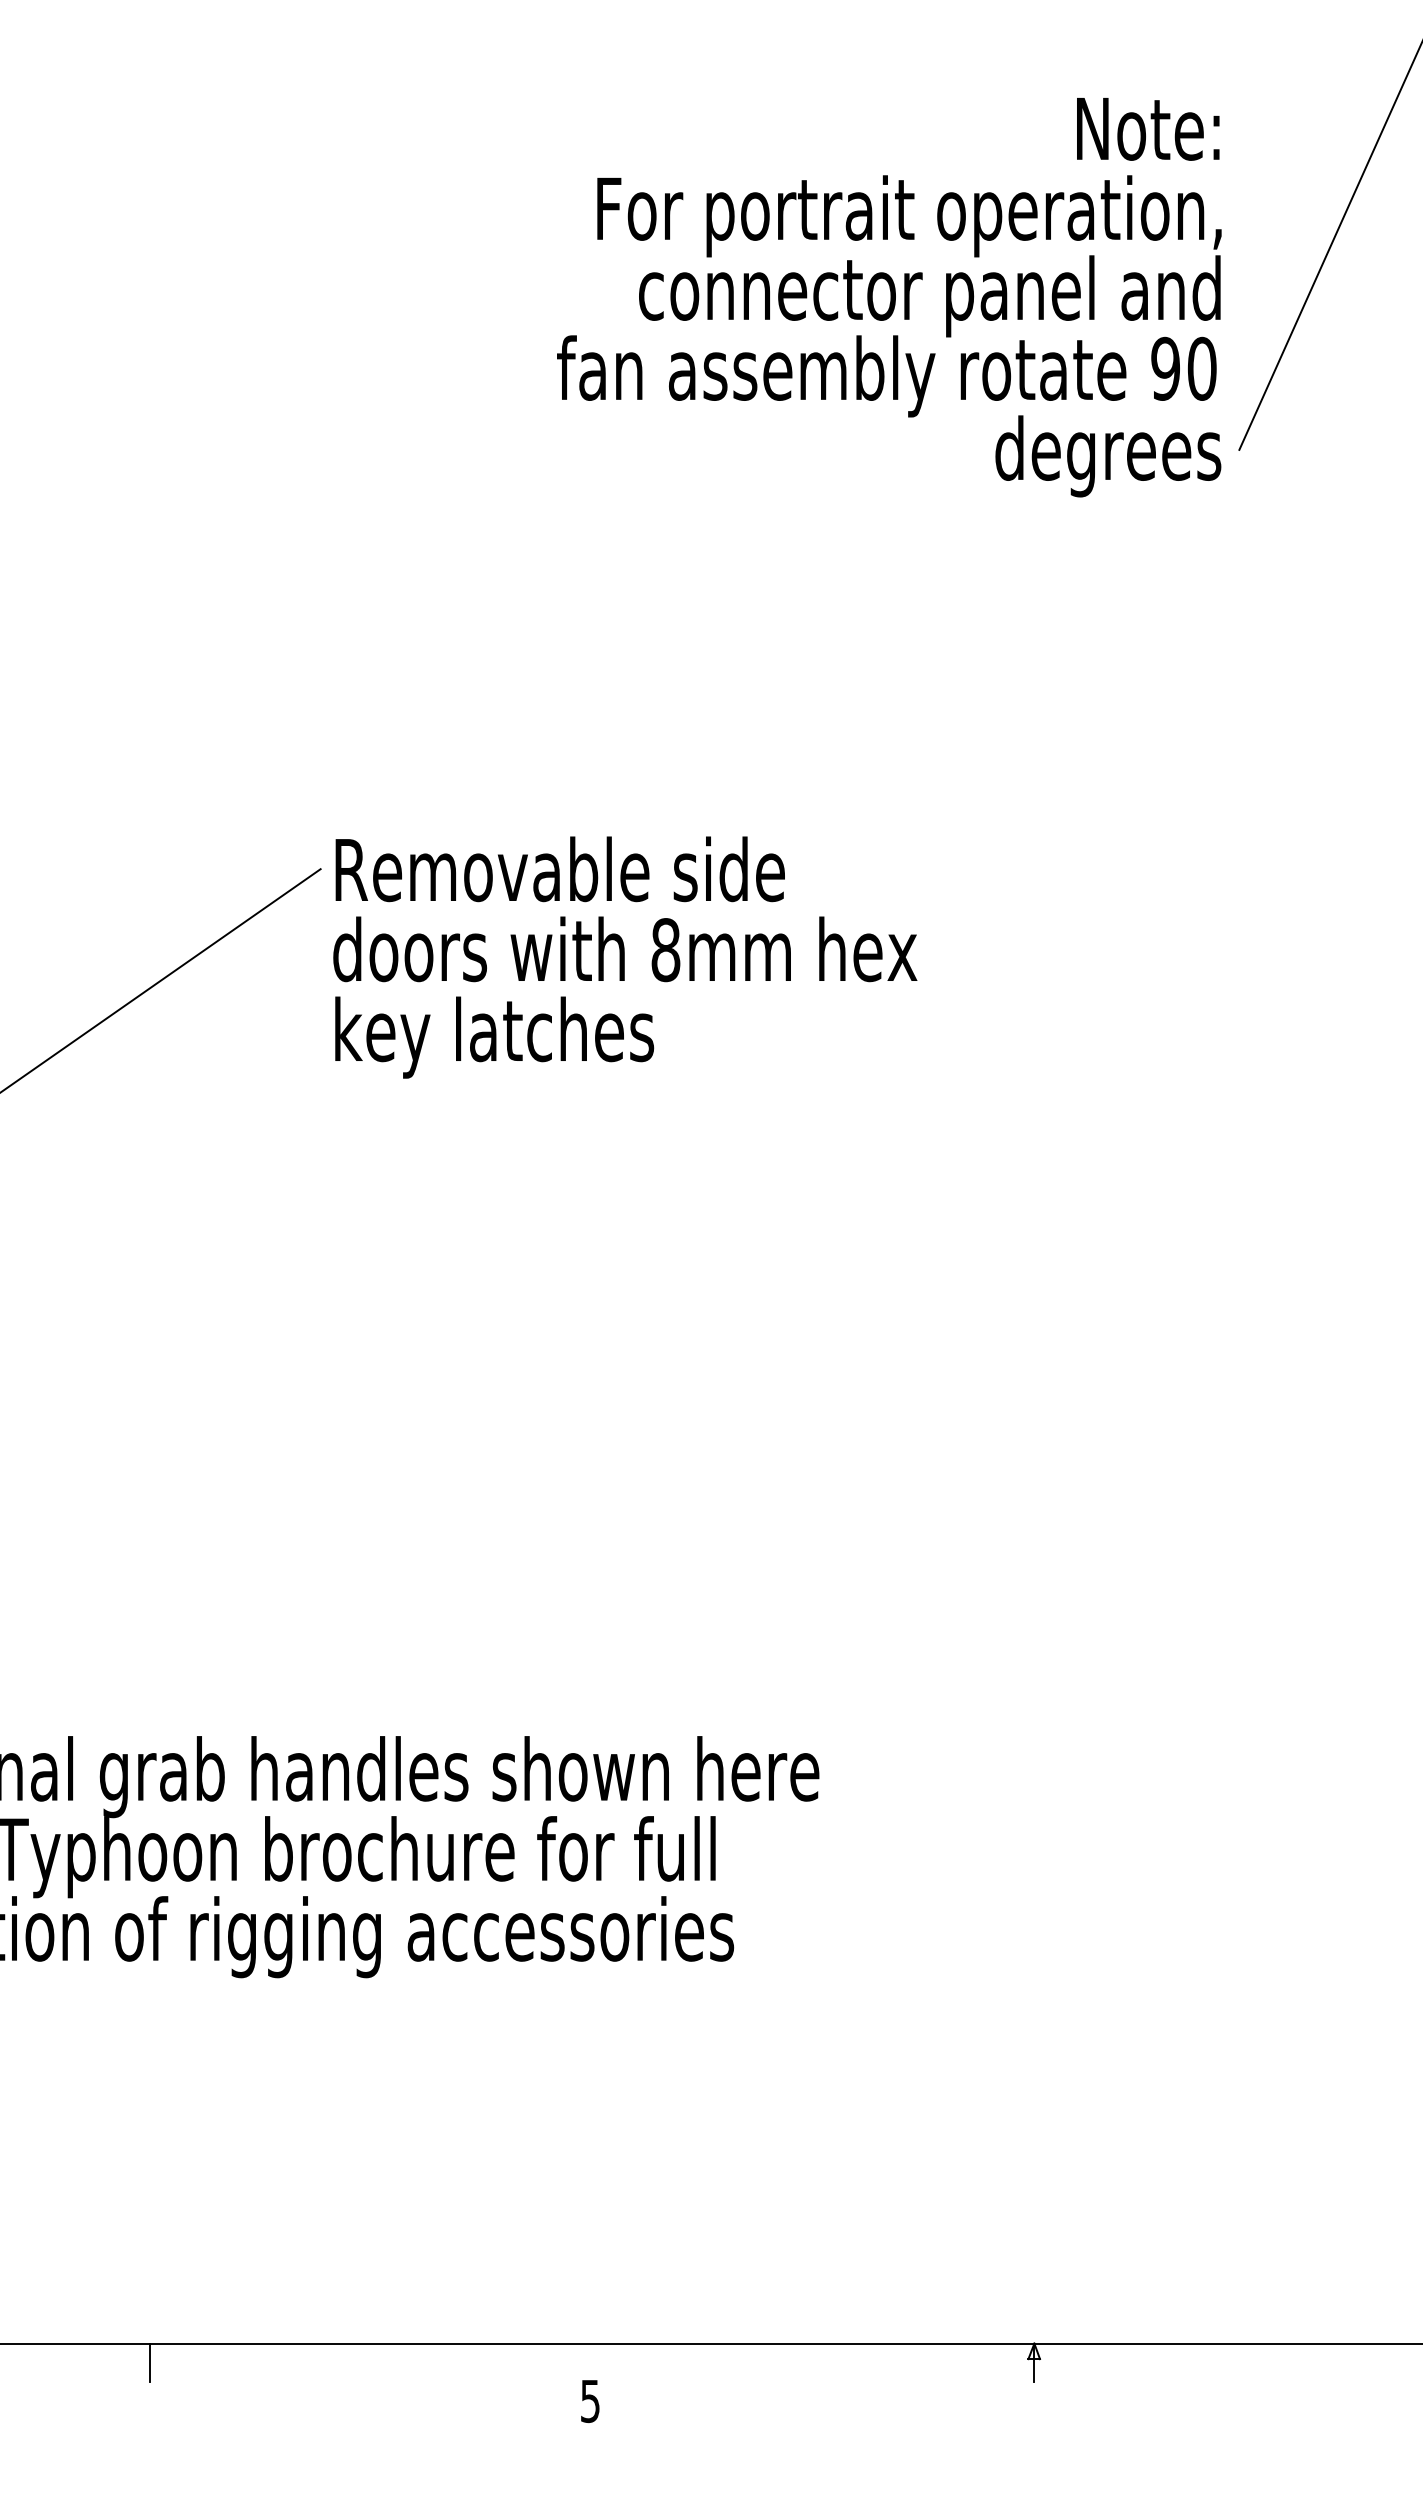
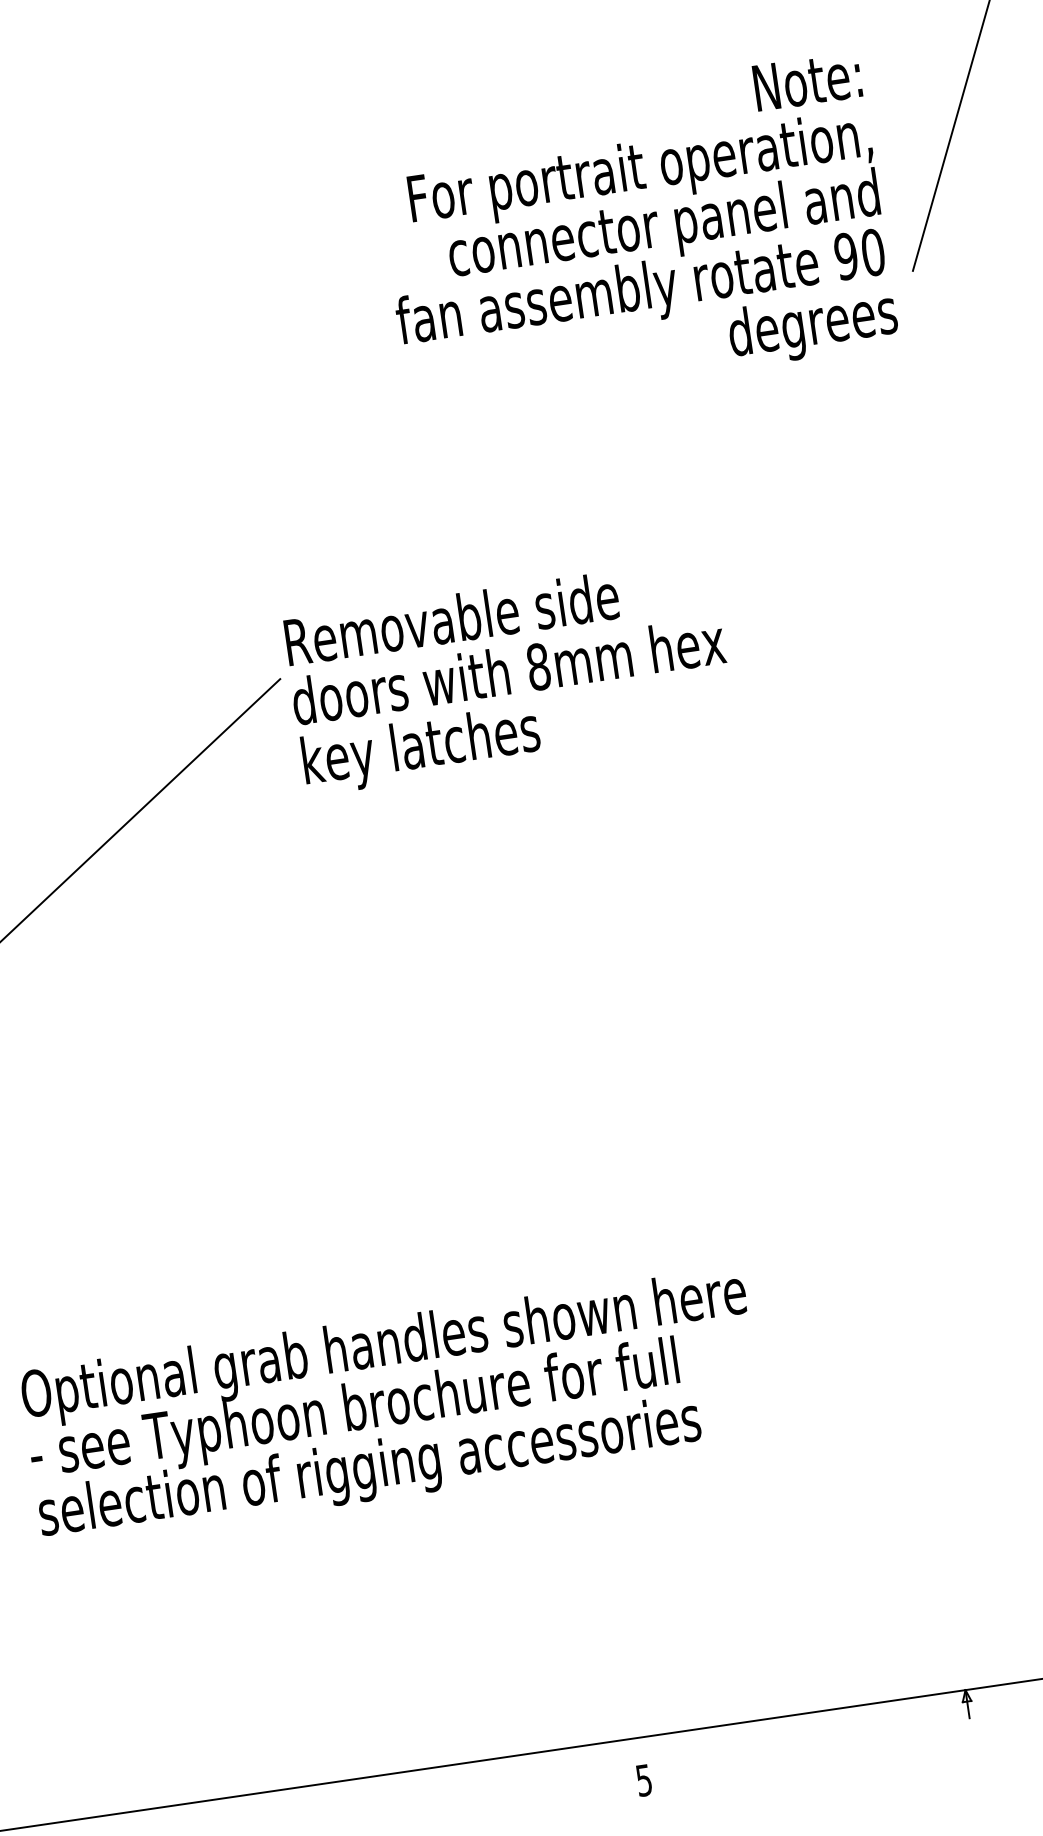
text: (889, 297) -> (634, 233), moved
text: (625, 957) -> (509, 676), moved
line: (150, 2362) -> (315, 1799), removed

